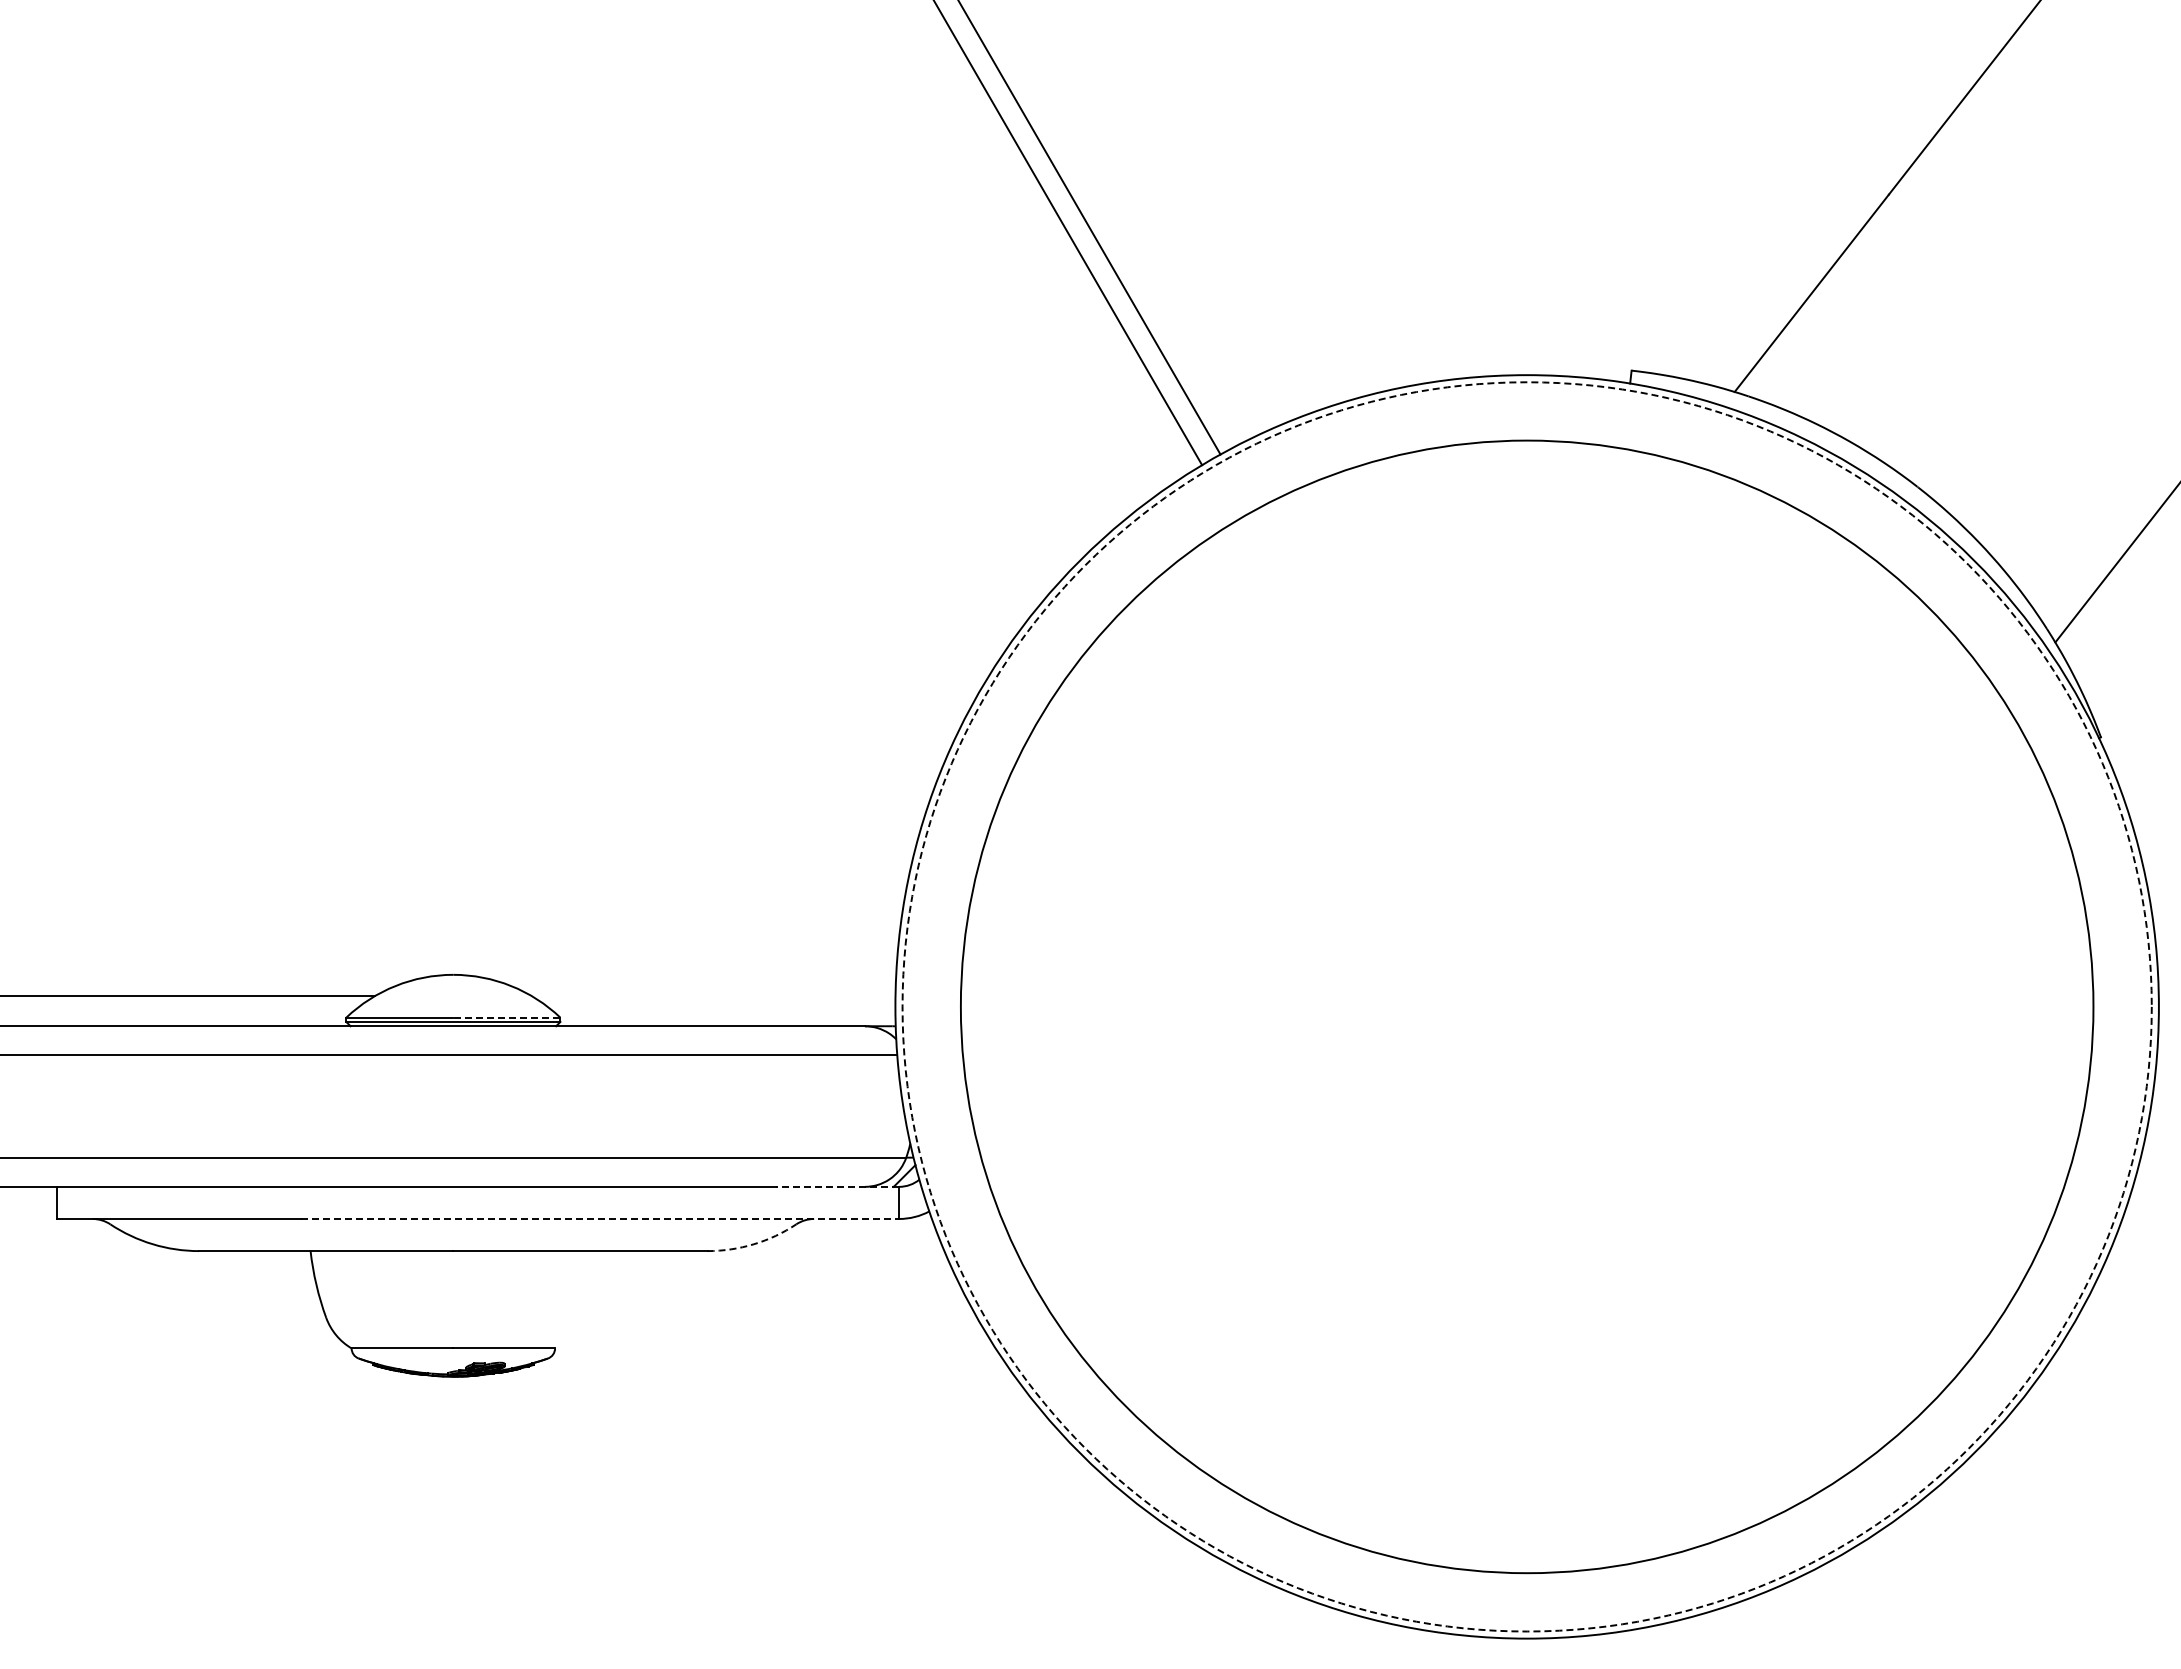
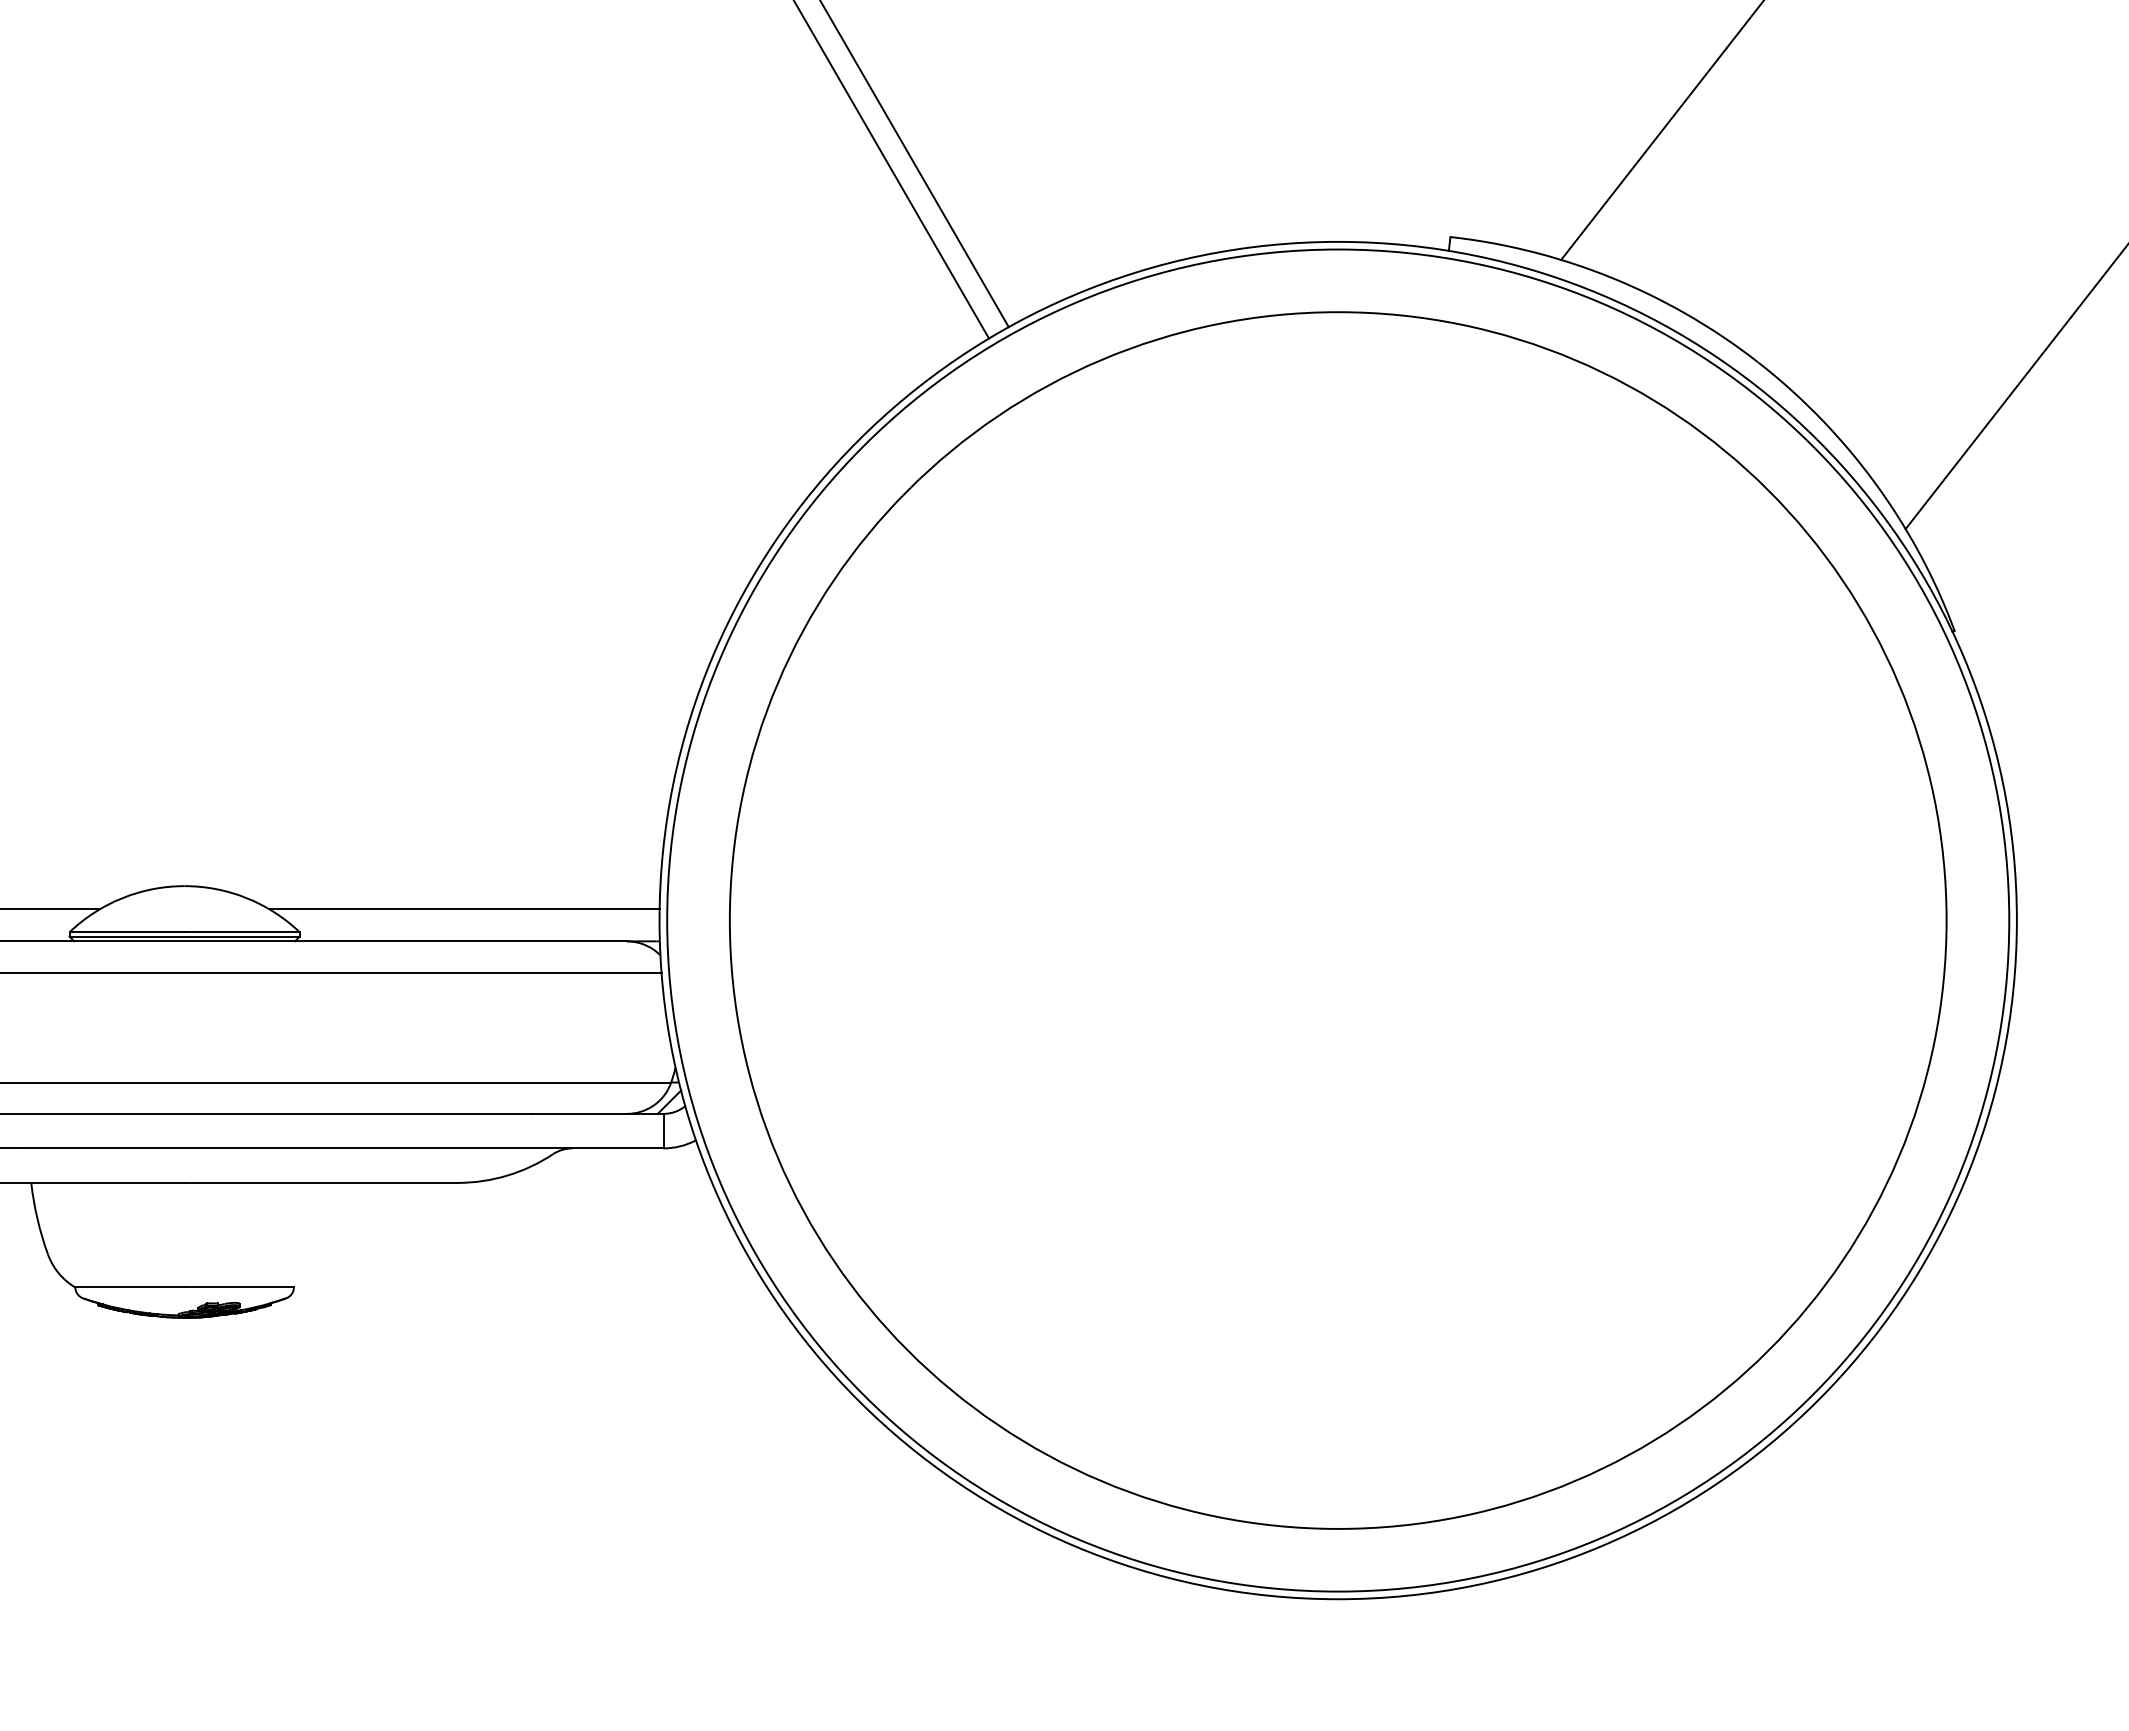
line: (713, 996) -> (464, 909), added
circle: (1526, 1006) -> (1337, 920), dashed -> solid
line: (506, 1017) -> (241, 931), dashed -> solid
line: (837, 1186) -> (597, 1113), dashed -> solid
line: (600, 1218) -> (342, 1147), dashed -> solid
arc: (753, 1244) -> (507, 1175), dashed -> solid

